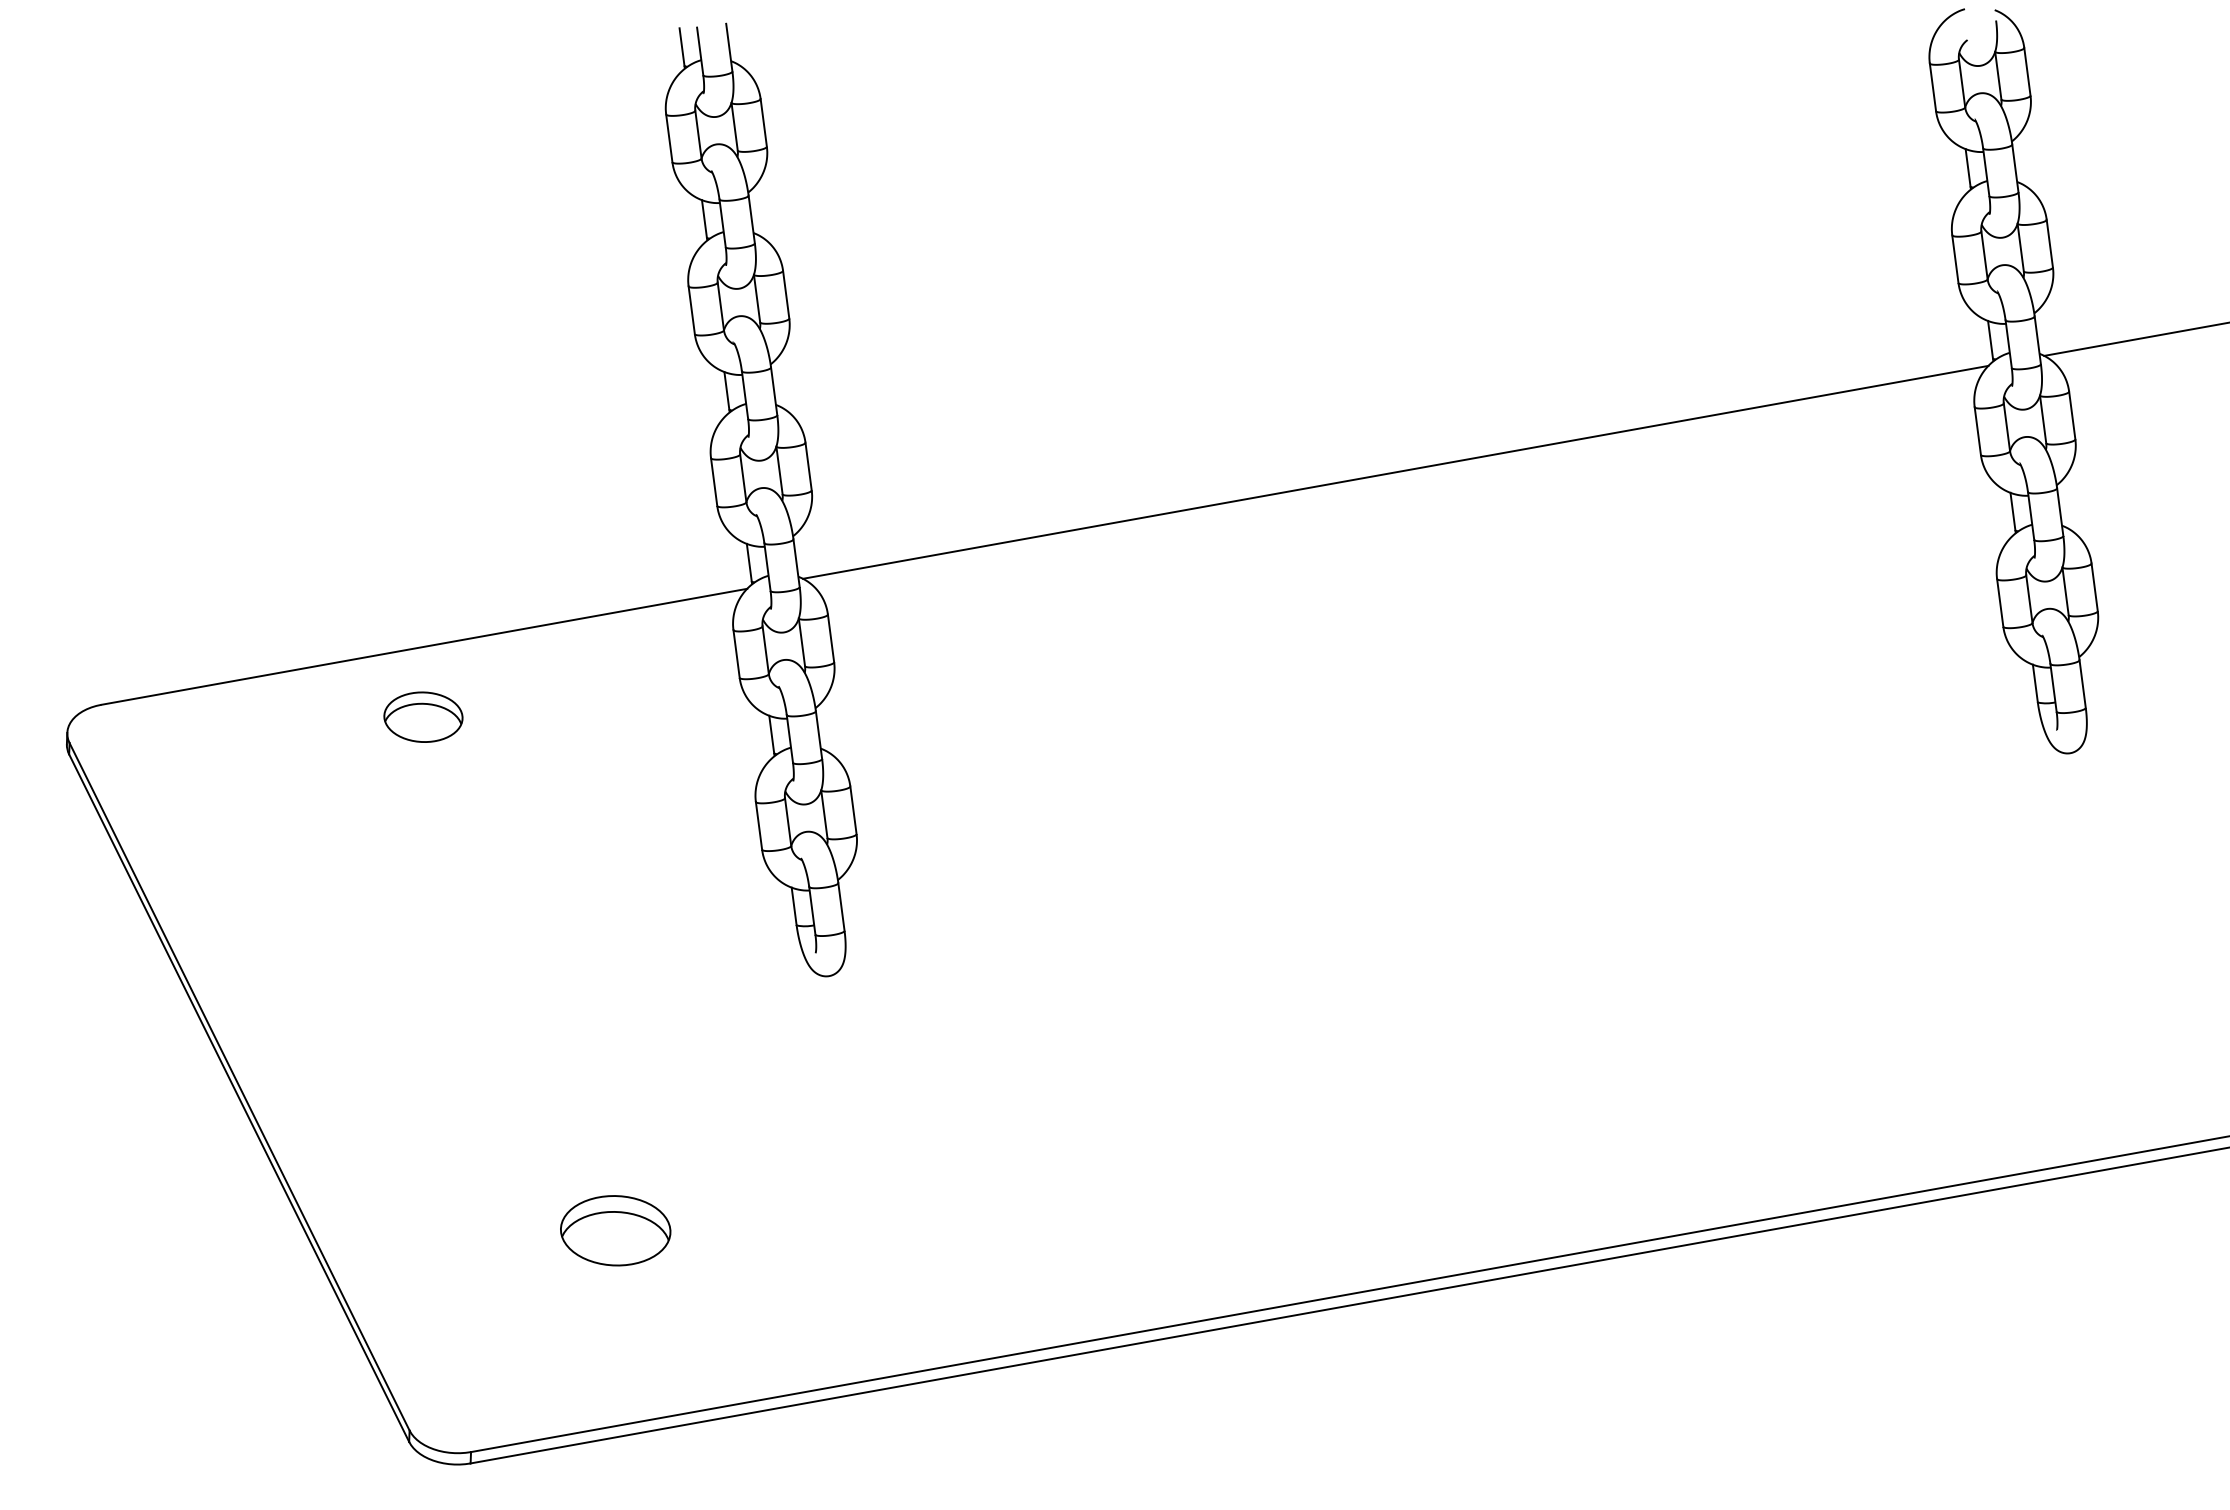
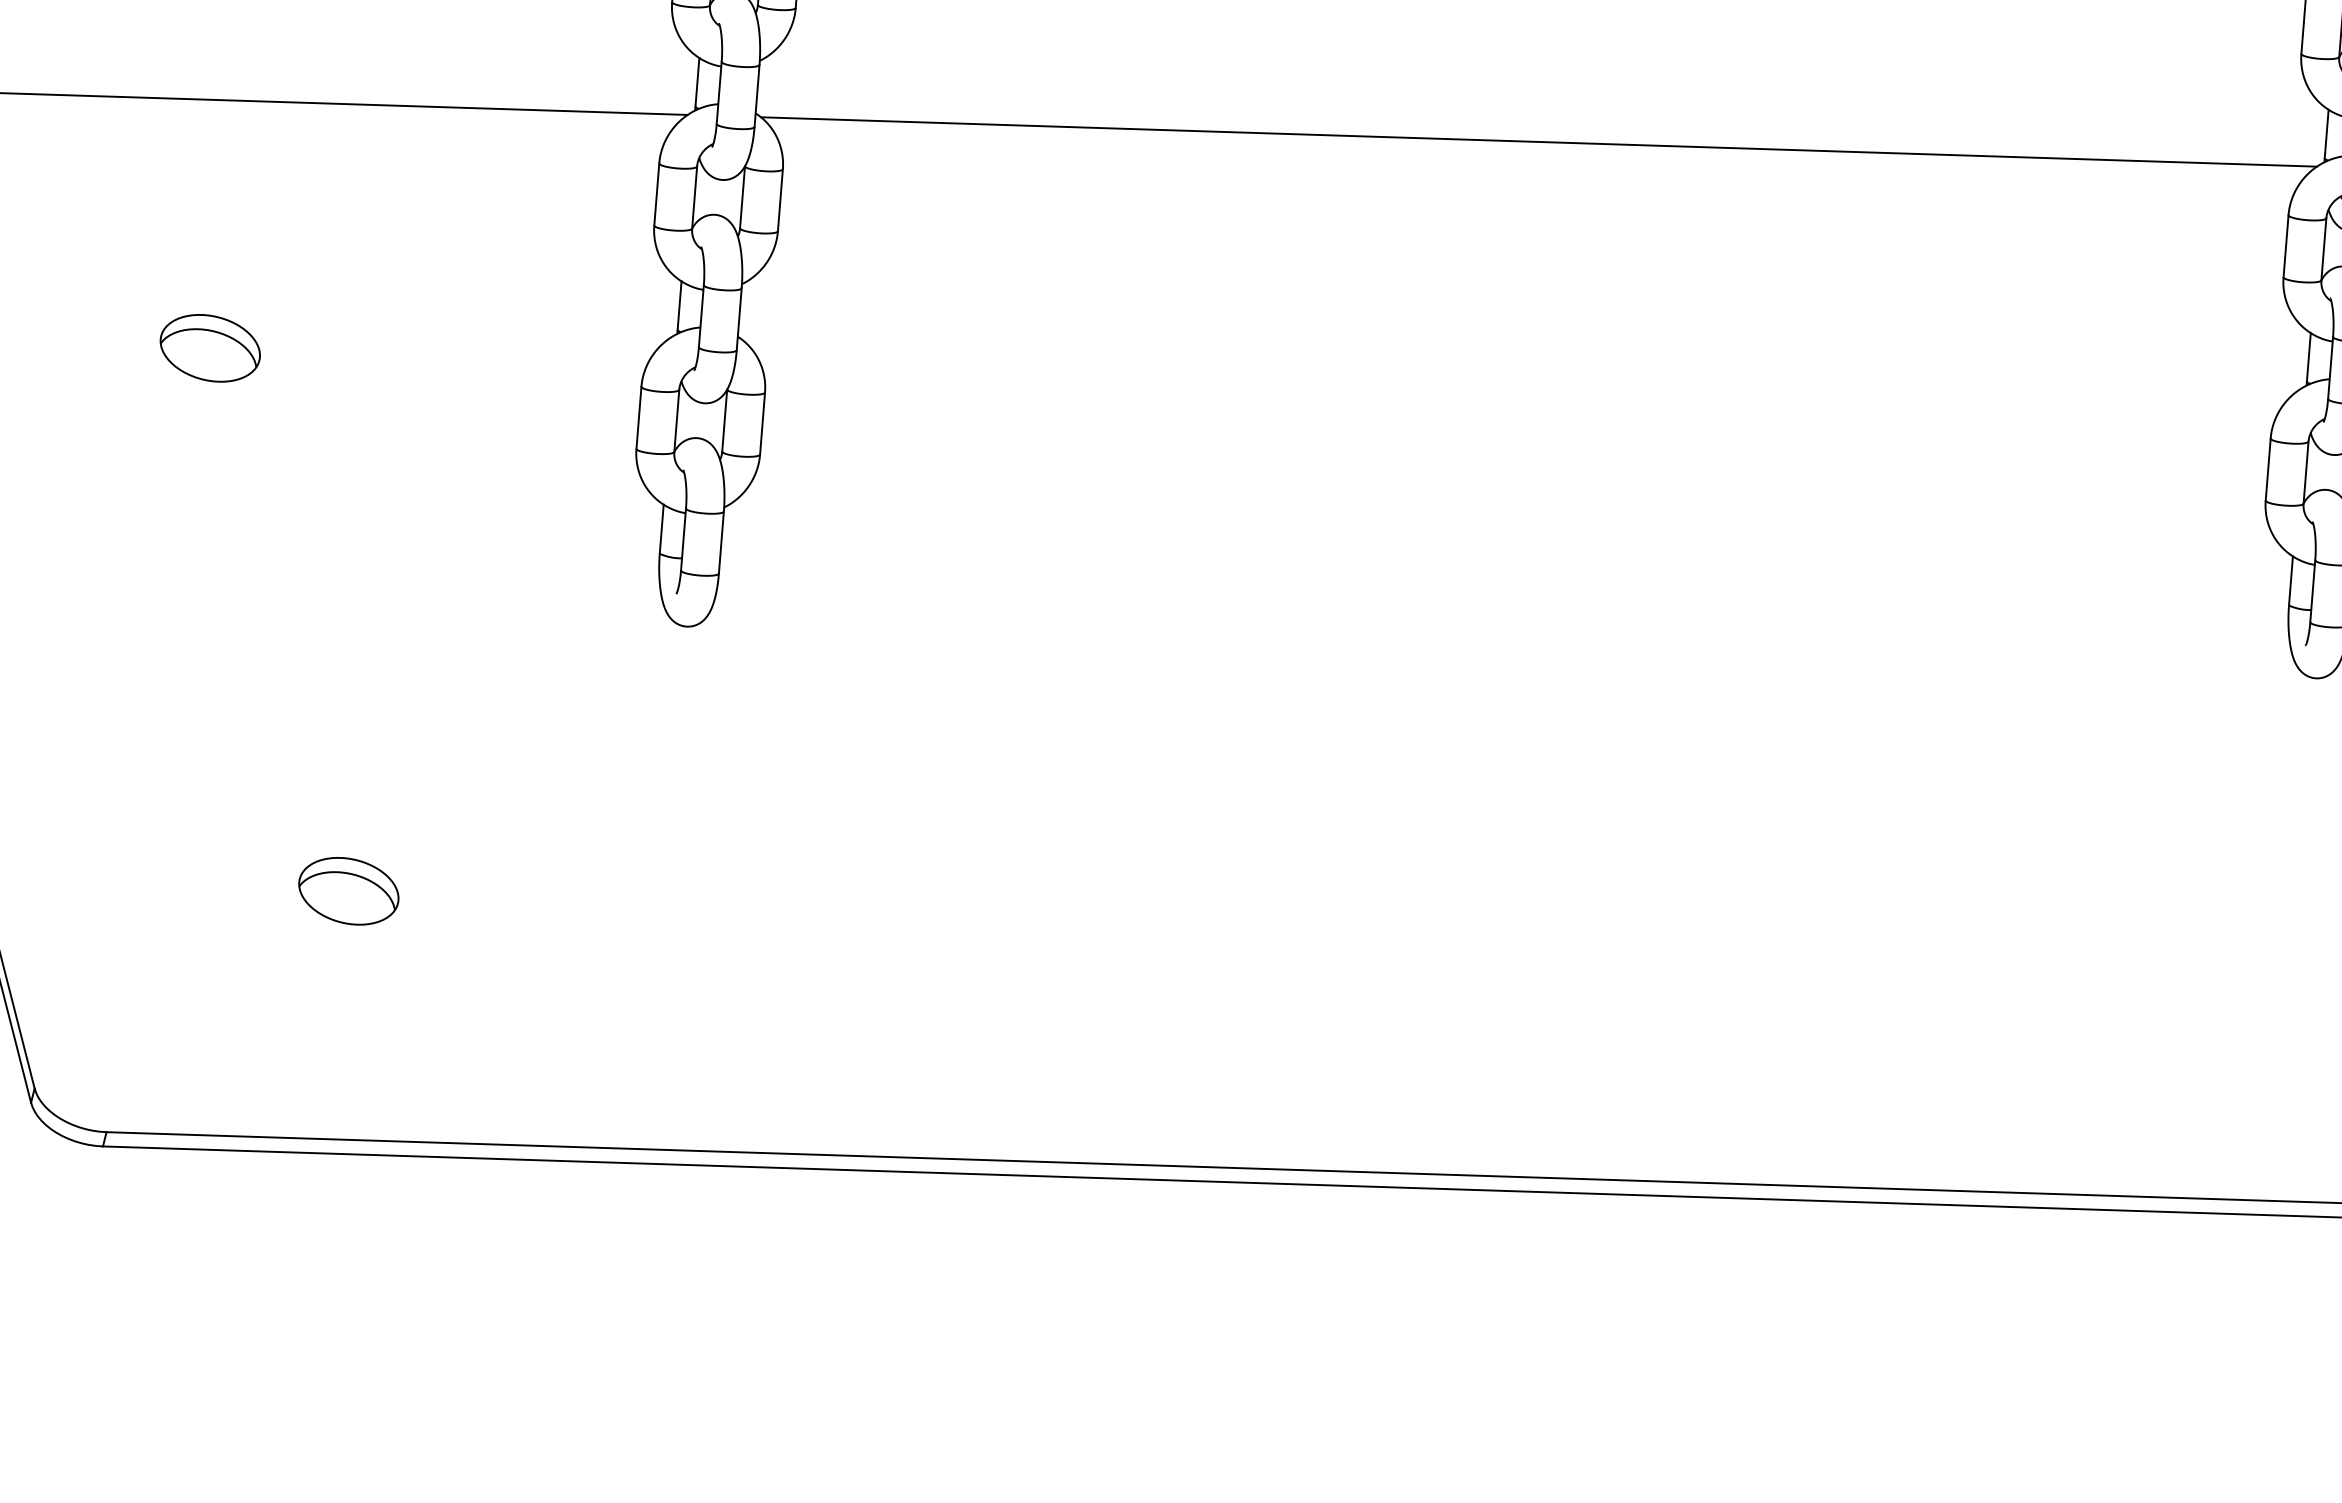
part: (423, 716) -> (210, 347), moved
part: (615, 1230) -> (348, 890), size x0.71

